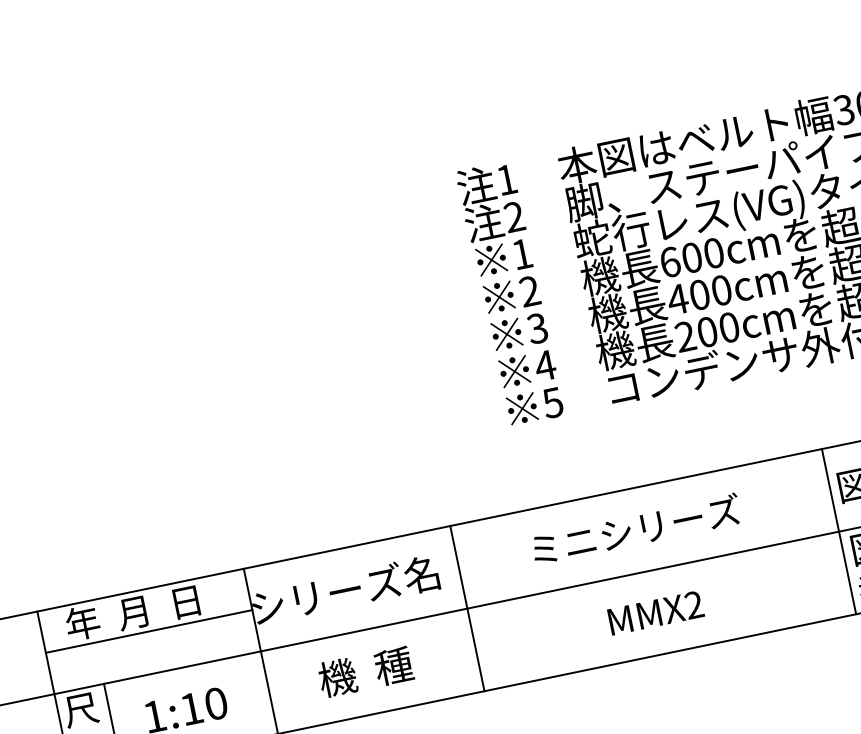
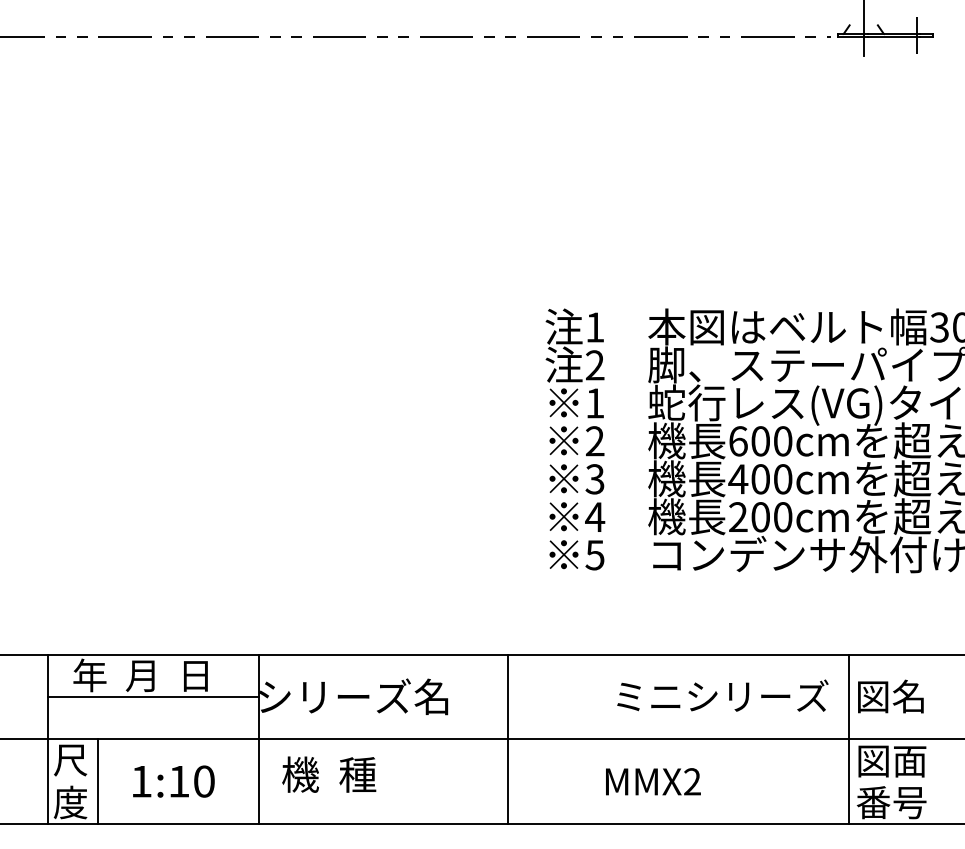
text: (635, 529) -> (722, 695), moved
line: (467, 607) -> (507, 738), moved
text: (366, 671) -> (329, 774), moved

